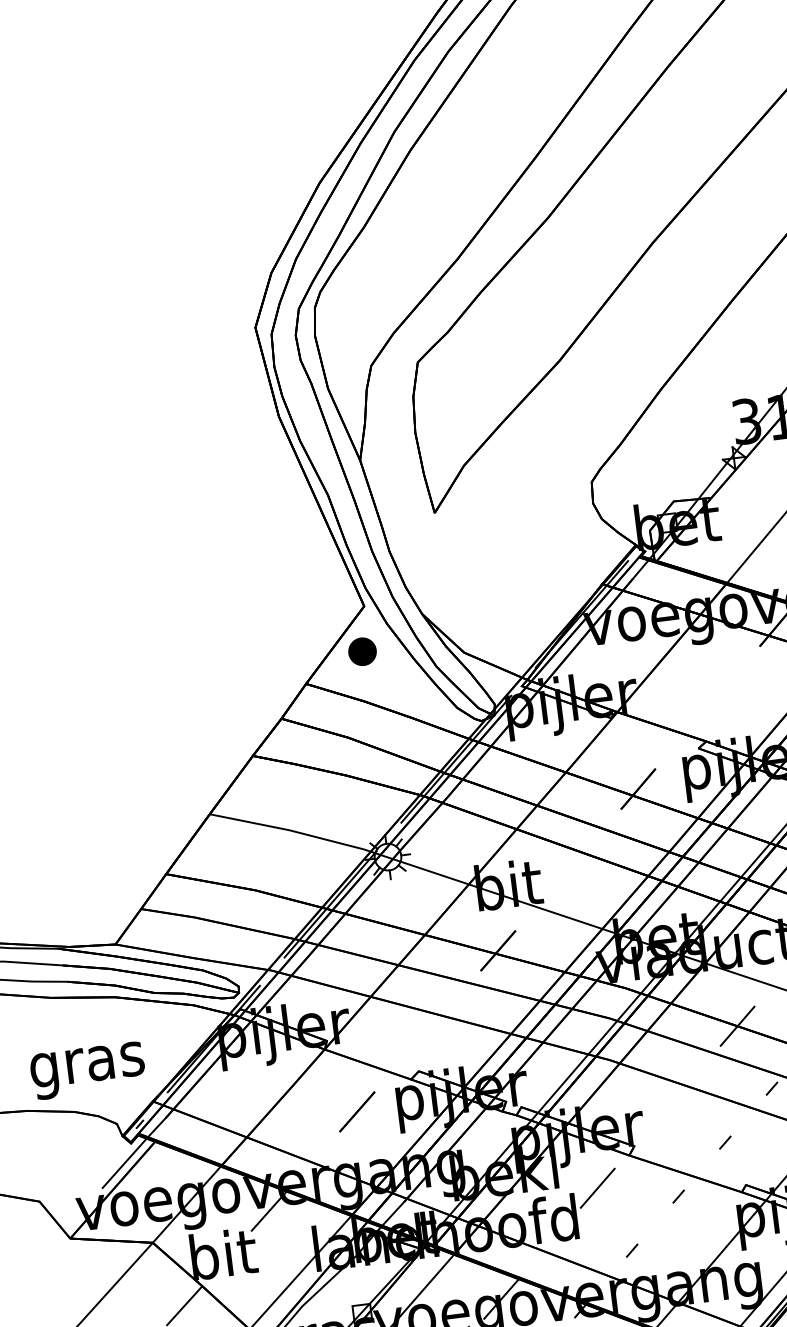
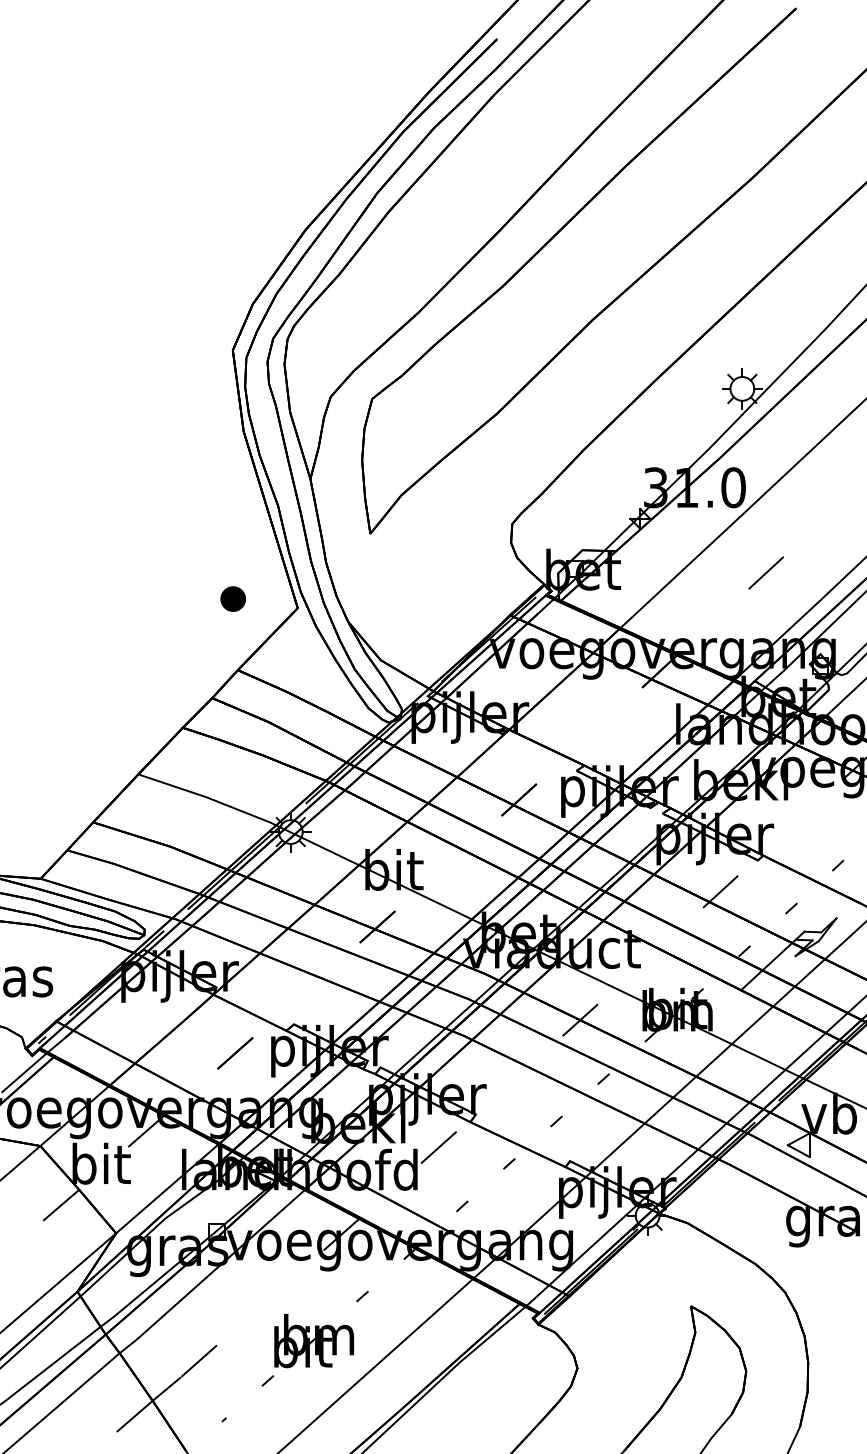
part: (361, 651) -> (232, 598), moved

